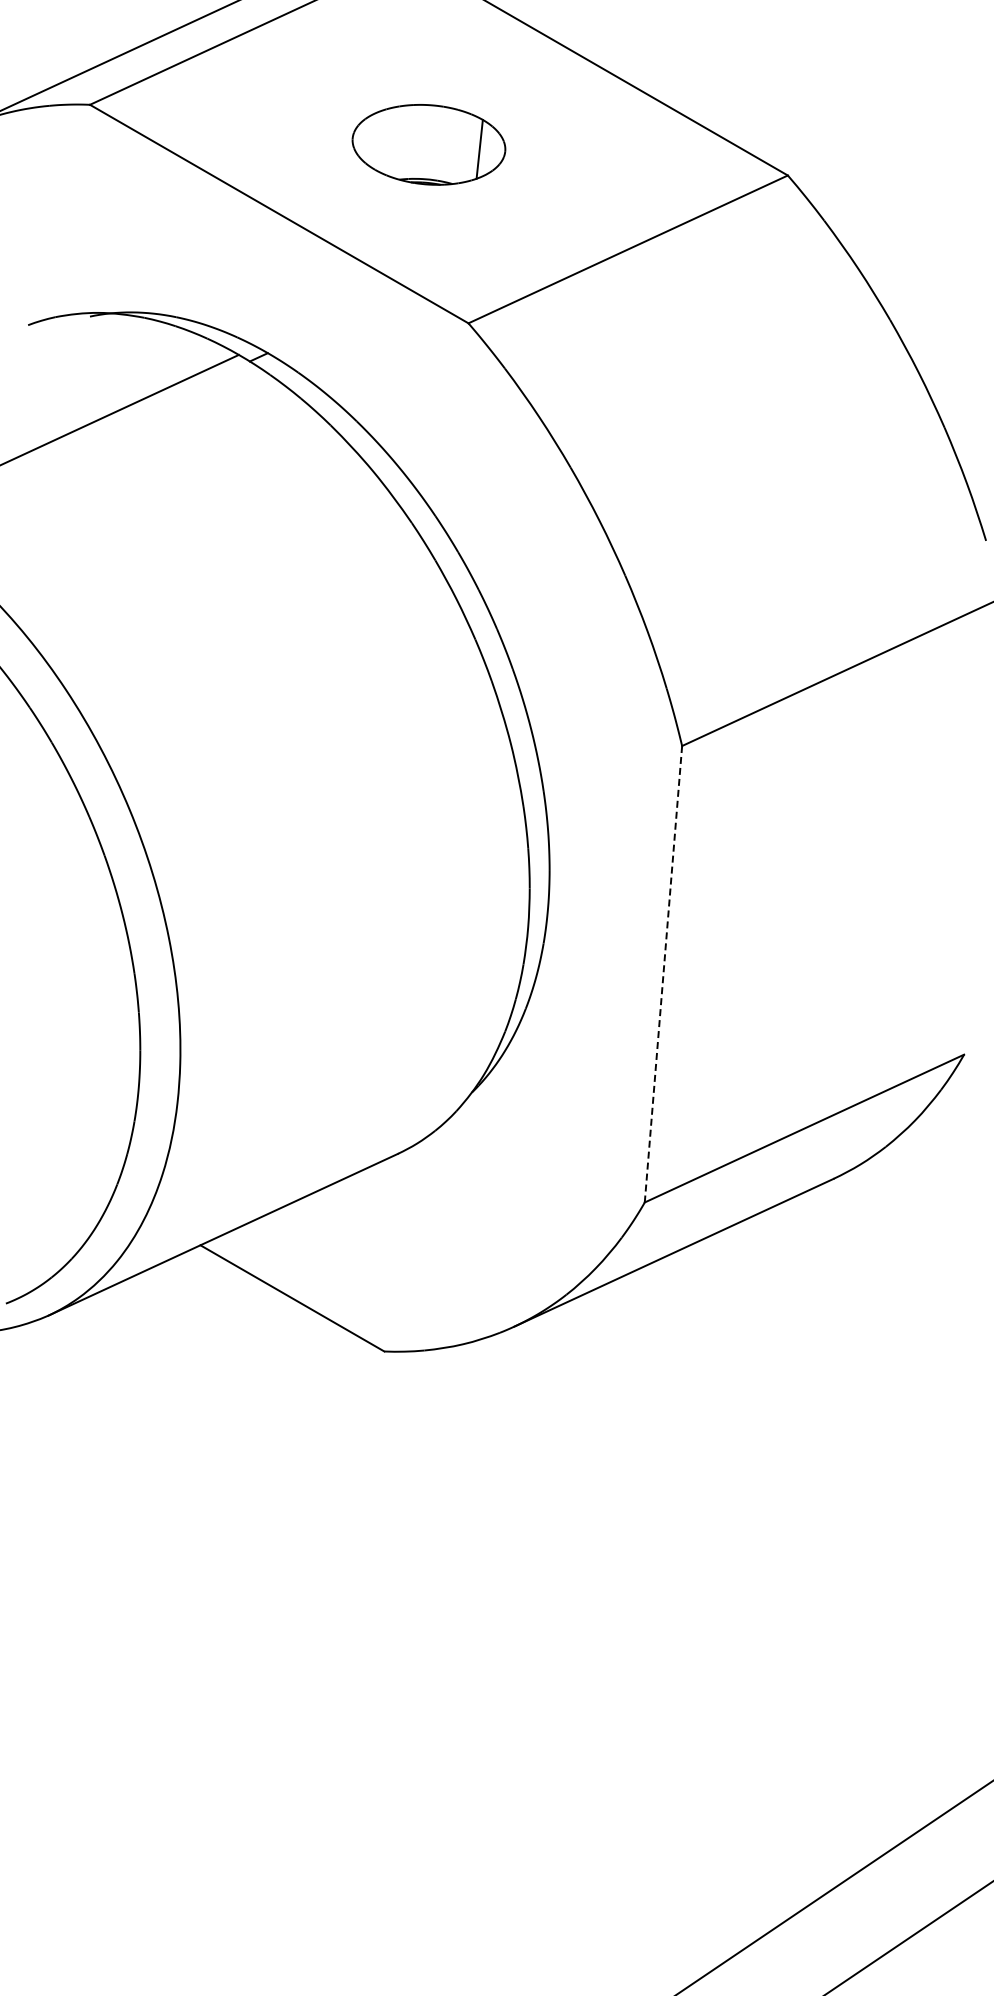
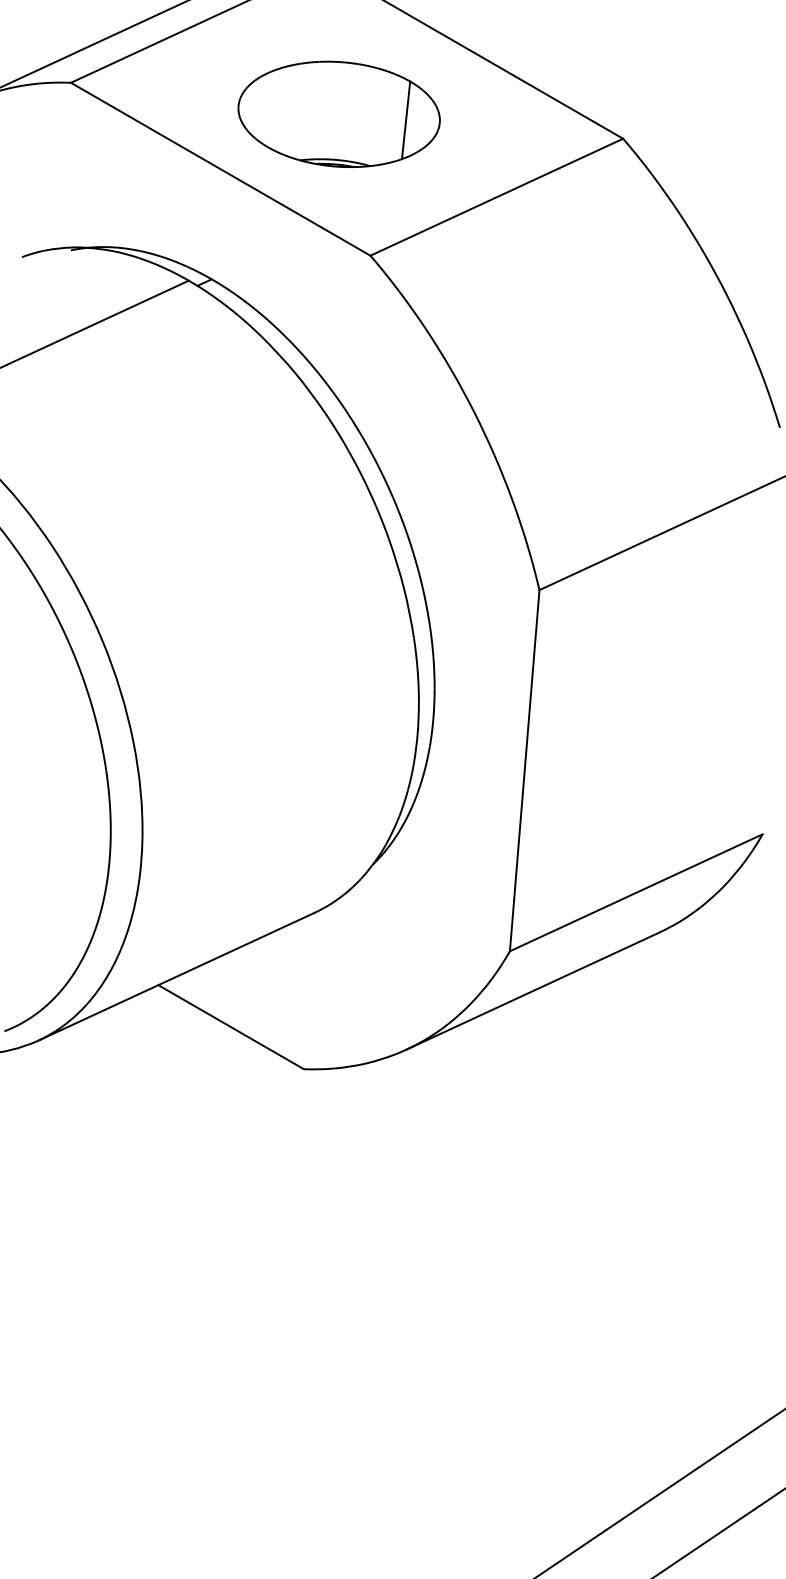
part: (428, 144) -> (338, 114), size x1.67
line: (663, 974) -> (524, 770), dashed -> solid

